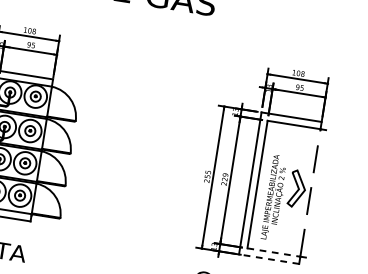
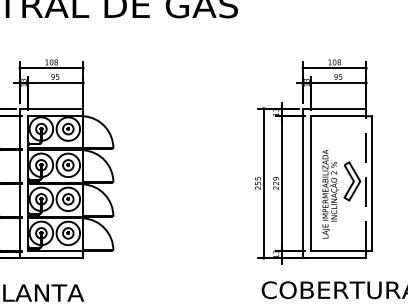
line: (316, 193) -> (372, 183), added
line: (273, 252) -> (338, 250), dashed -> solid
line: (268, 259) -> (334, 258), dashed -> solid

